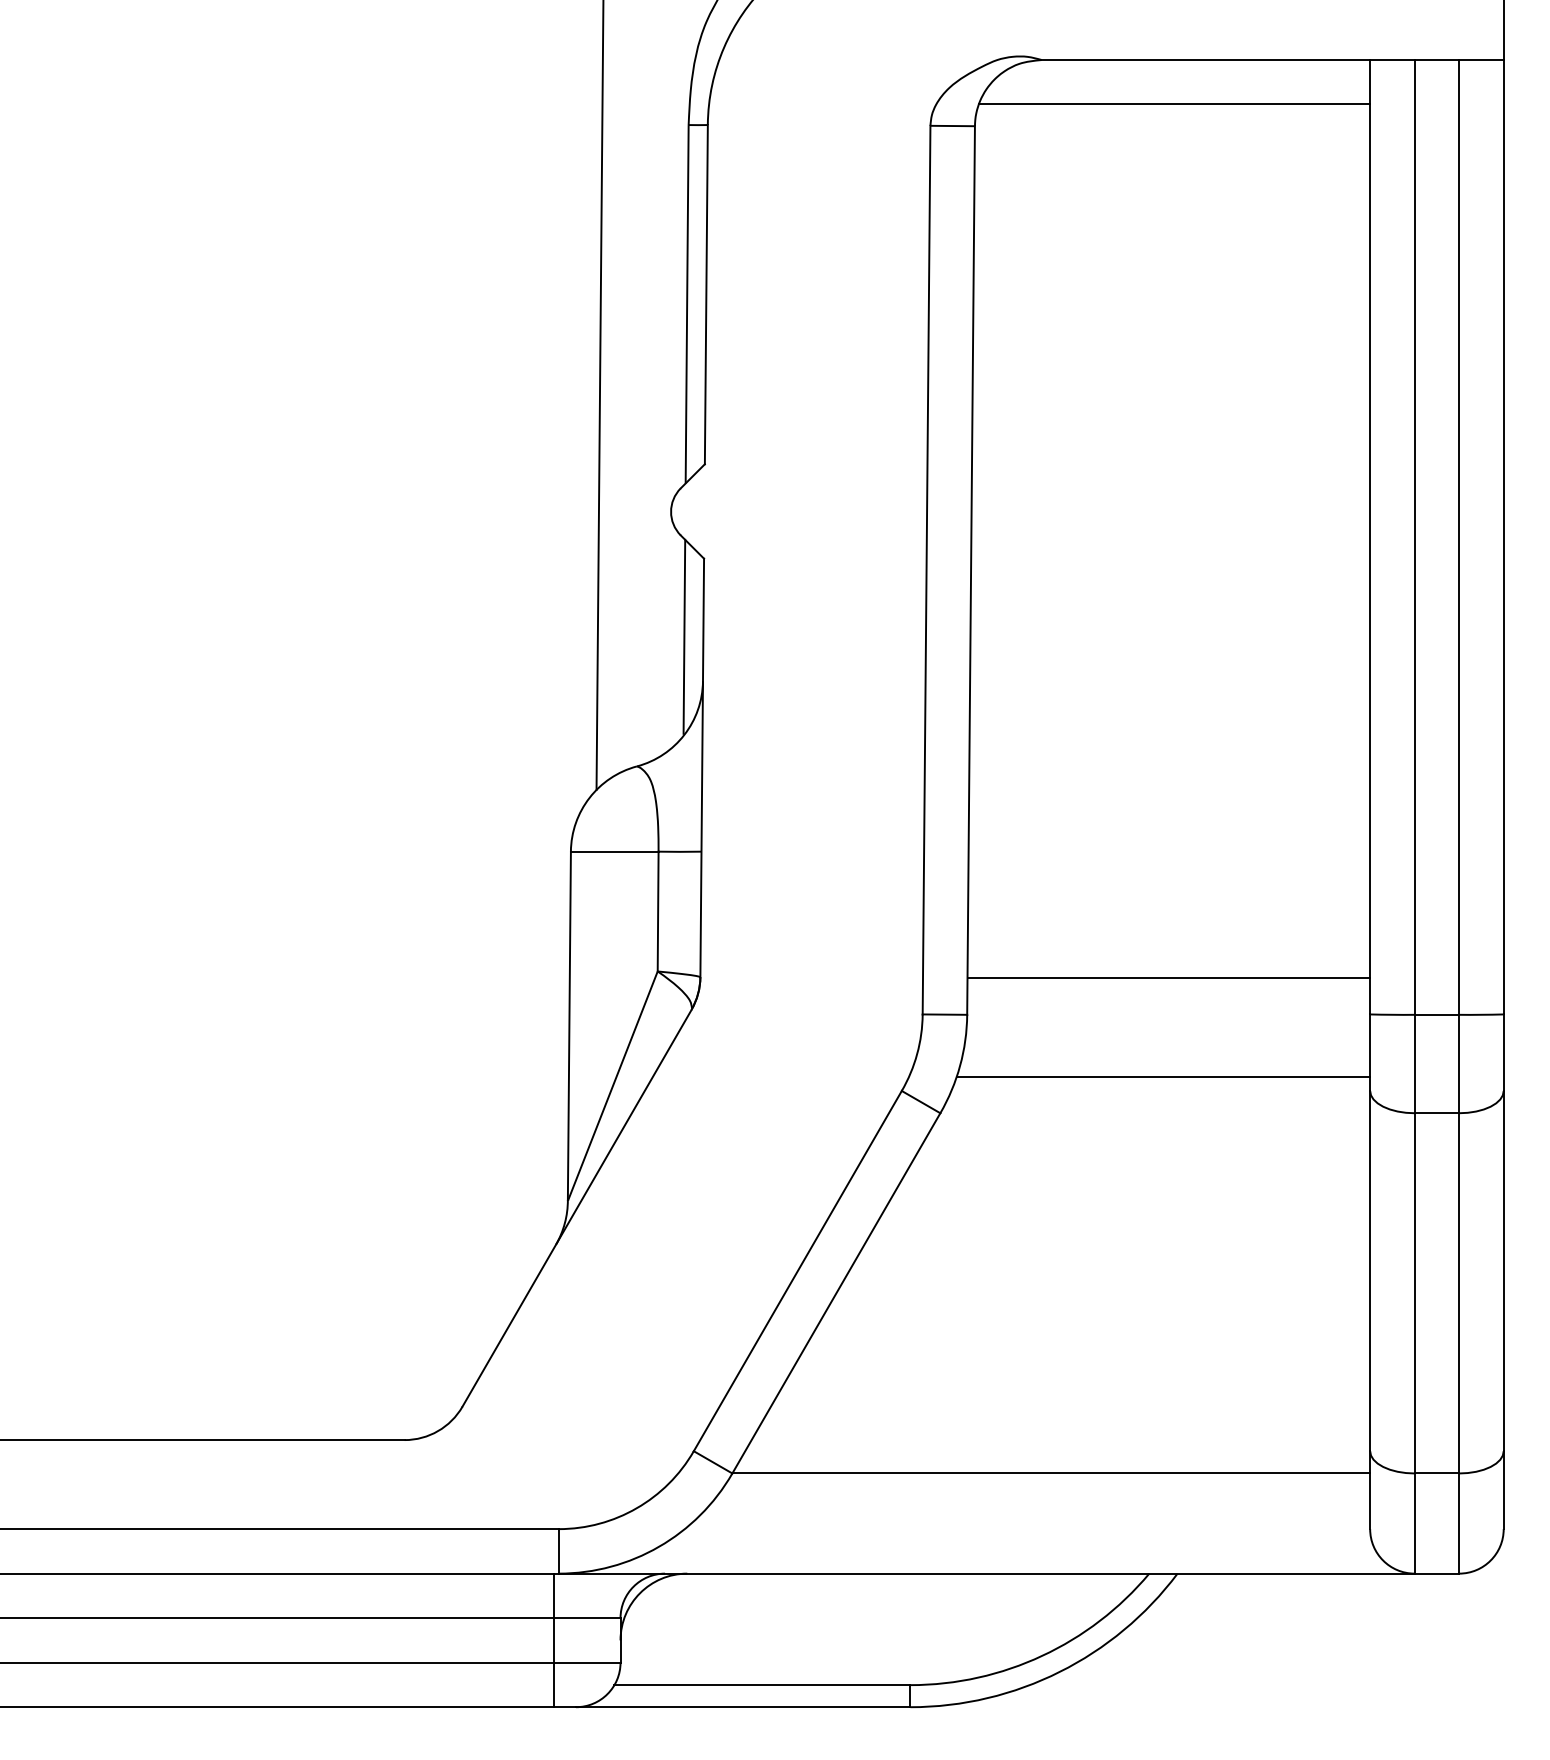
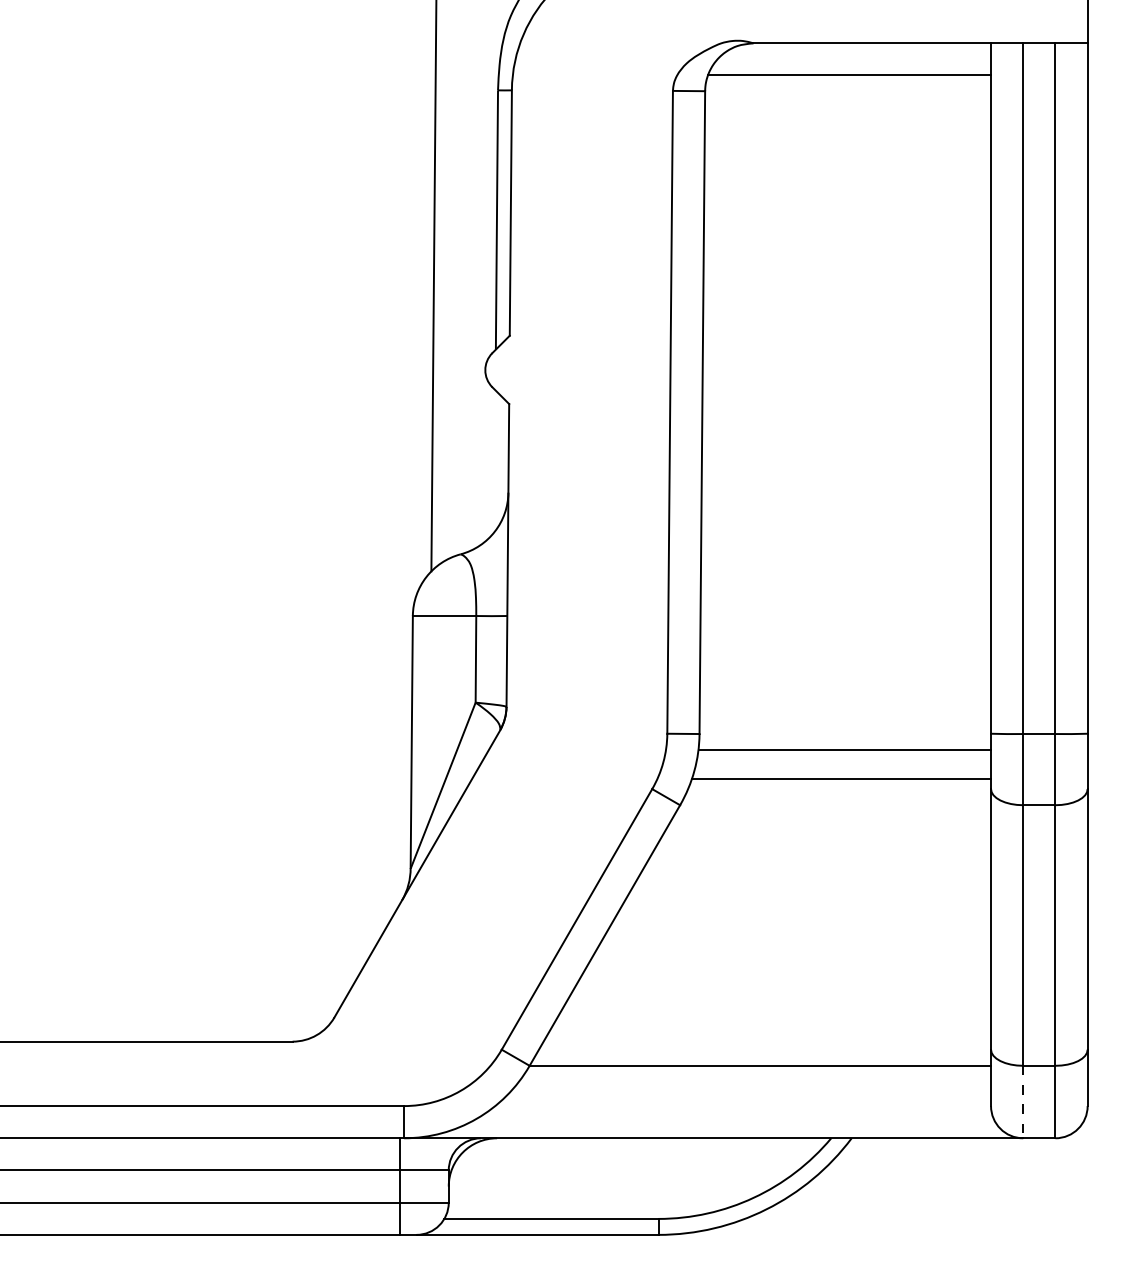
line: (684, 636) -> (495, 460), removed
line: (1168, 978) -> (845, 750), moved
line: (1414, 1524) -> (1023, 1102), solid -> dashed

